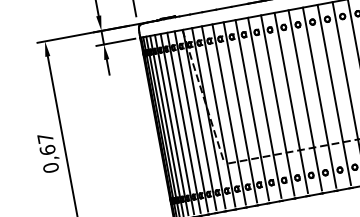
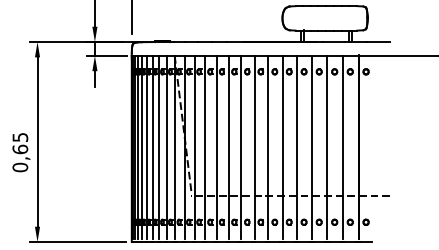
text: (45, 138) -> (20, 137), 0,67 -> 0,65

